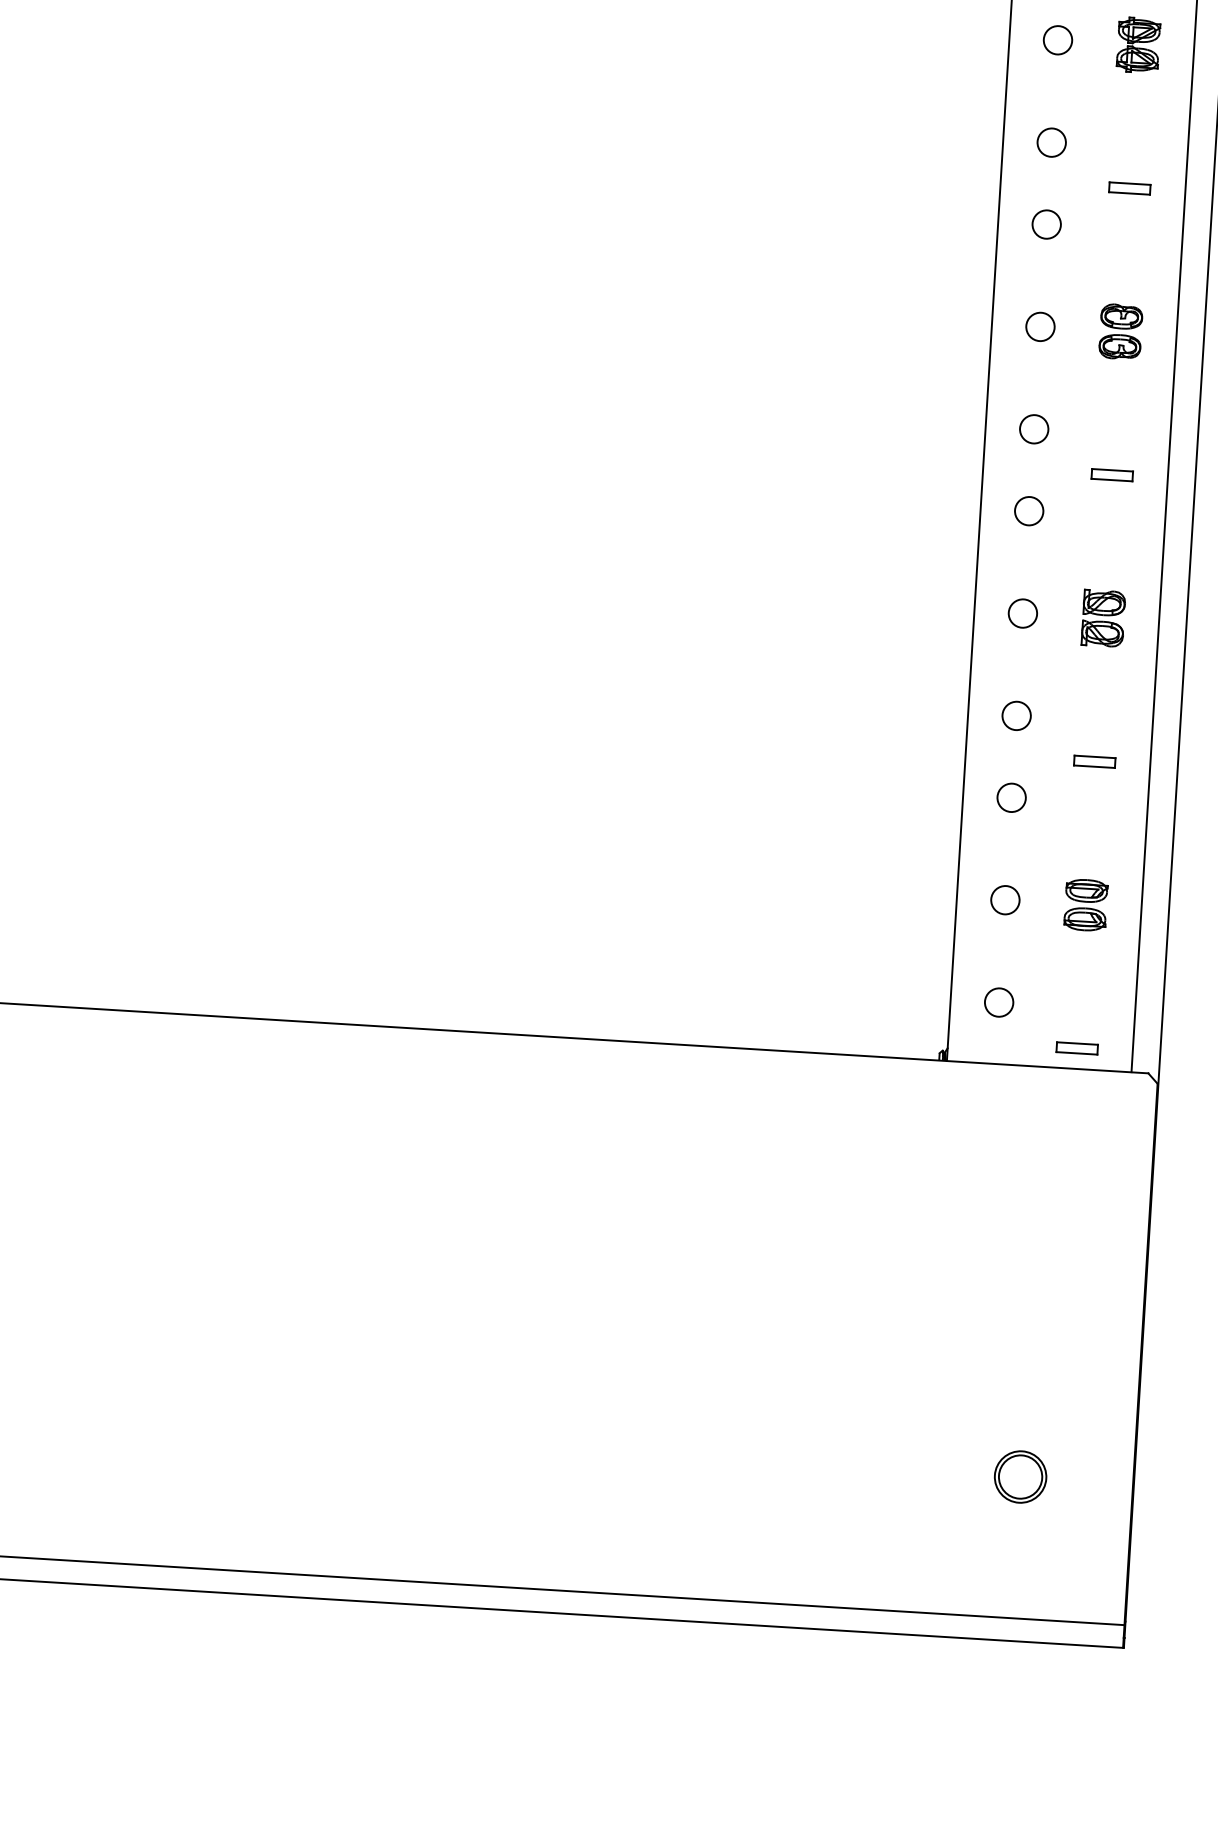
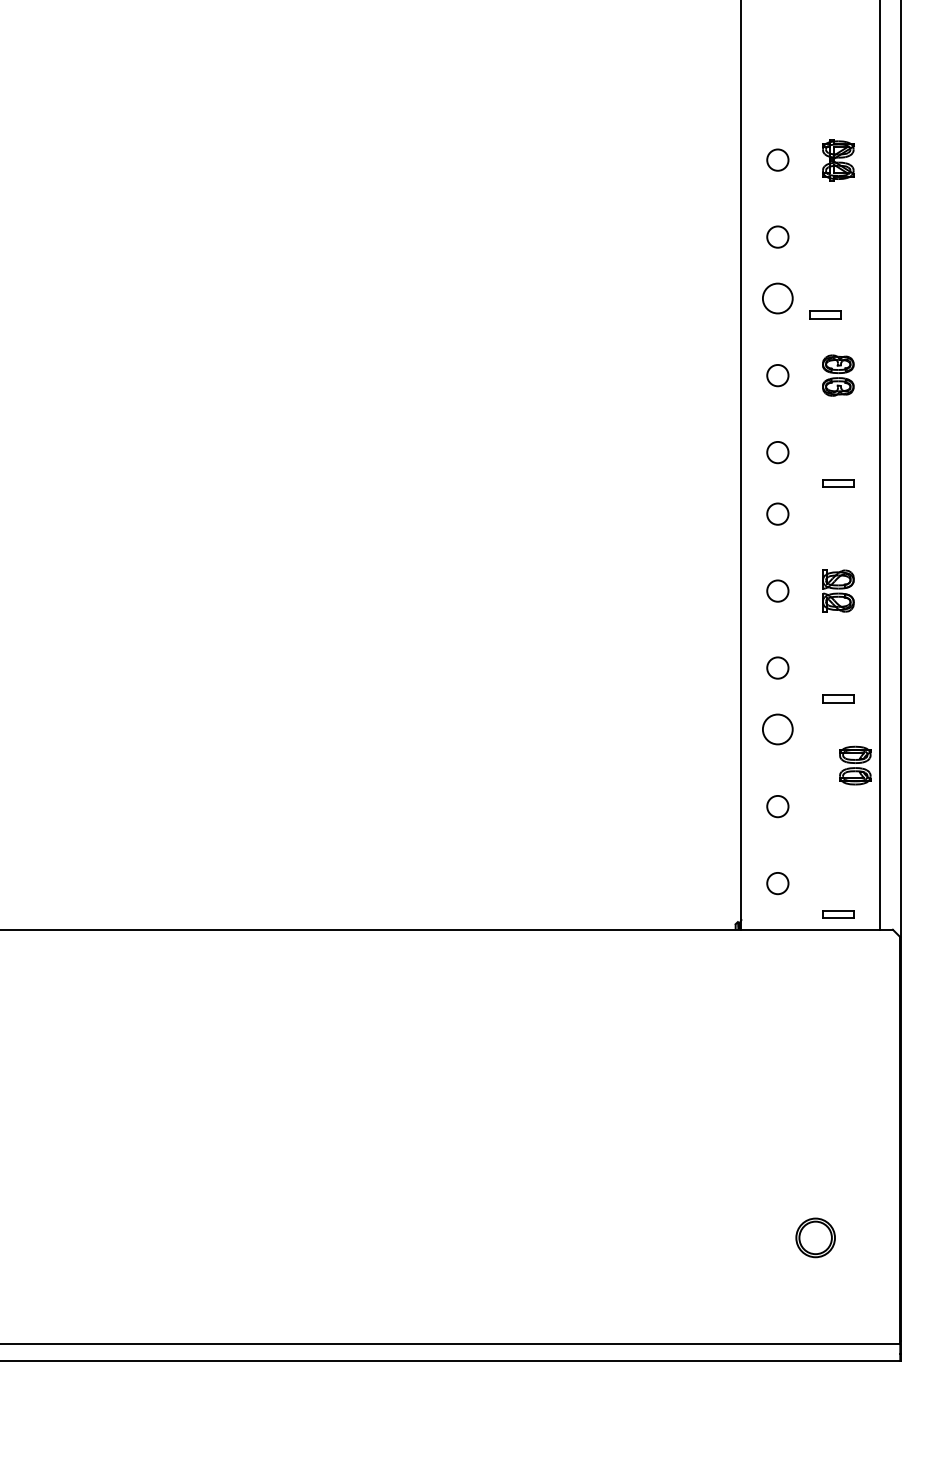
part: (1129, 188) -> (825, 314), moved
circle: (1046, 224) -> (777, 298), size x1.4
circle: (1011, 797) -> (777, 729), size x1.4
part: (1086, 905) -> (855, 765), moved

